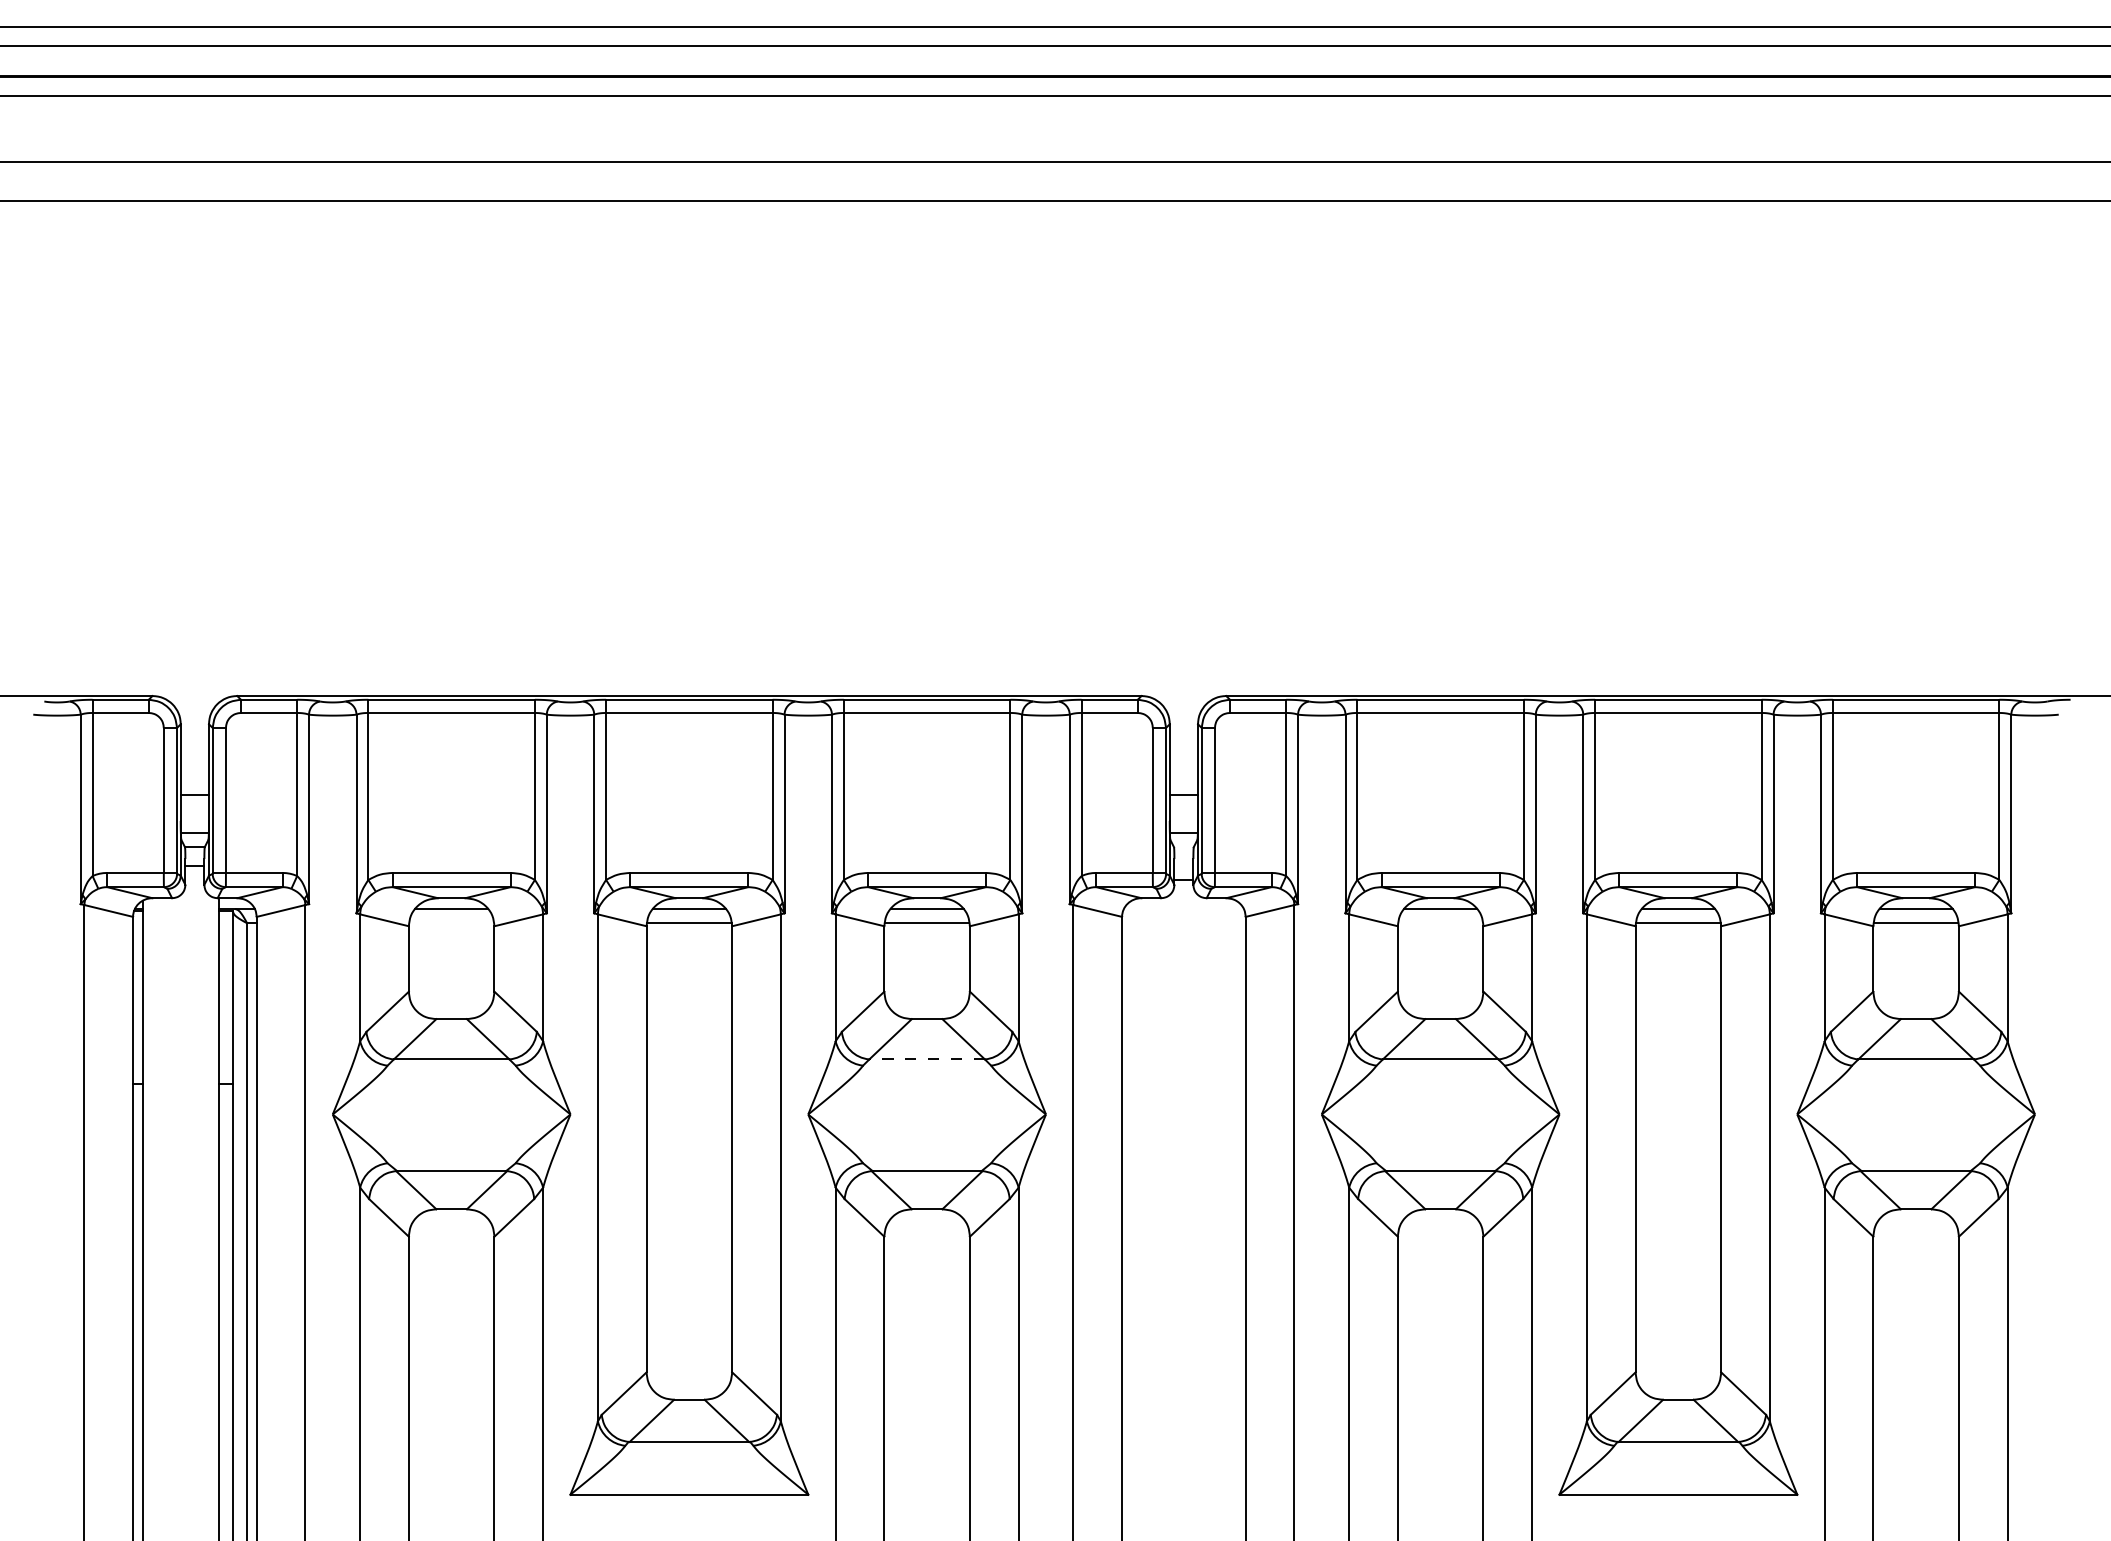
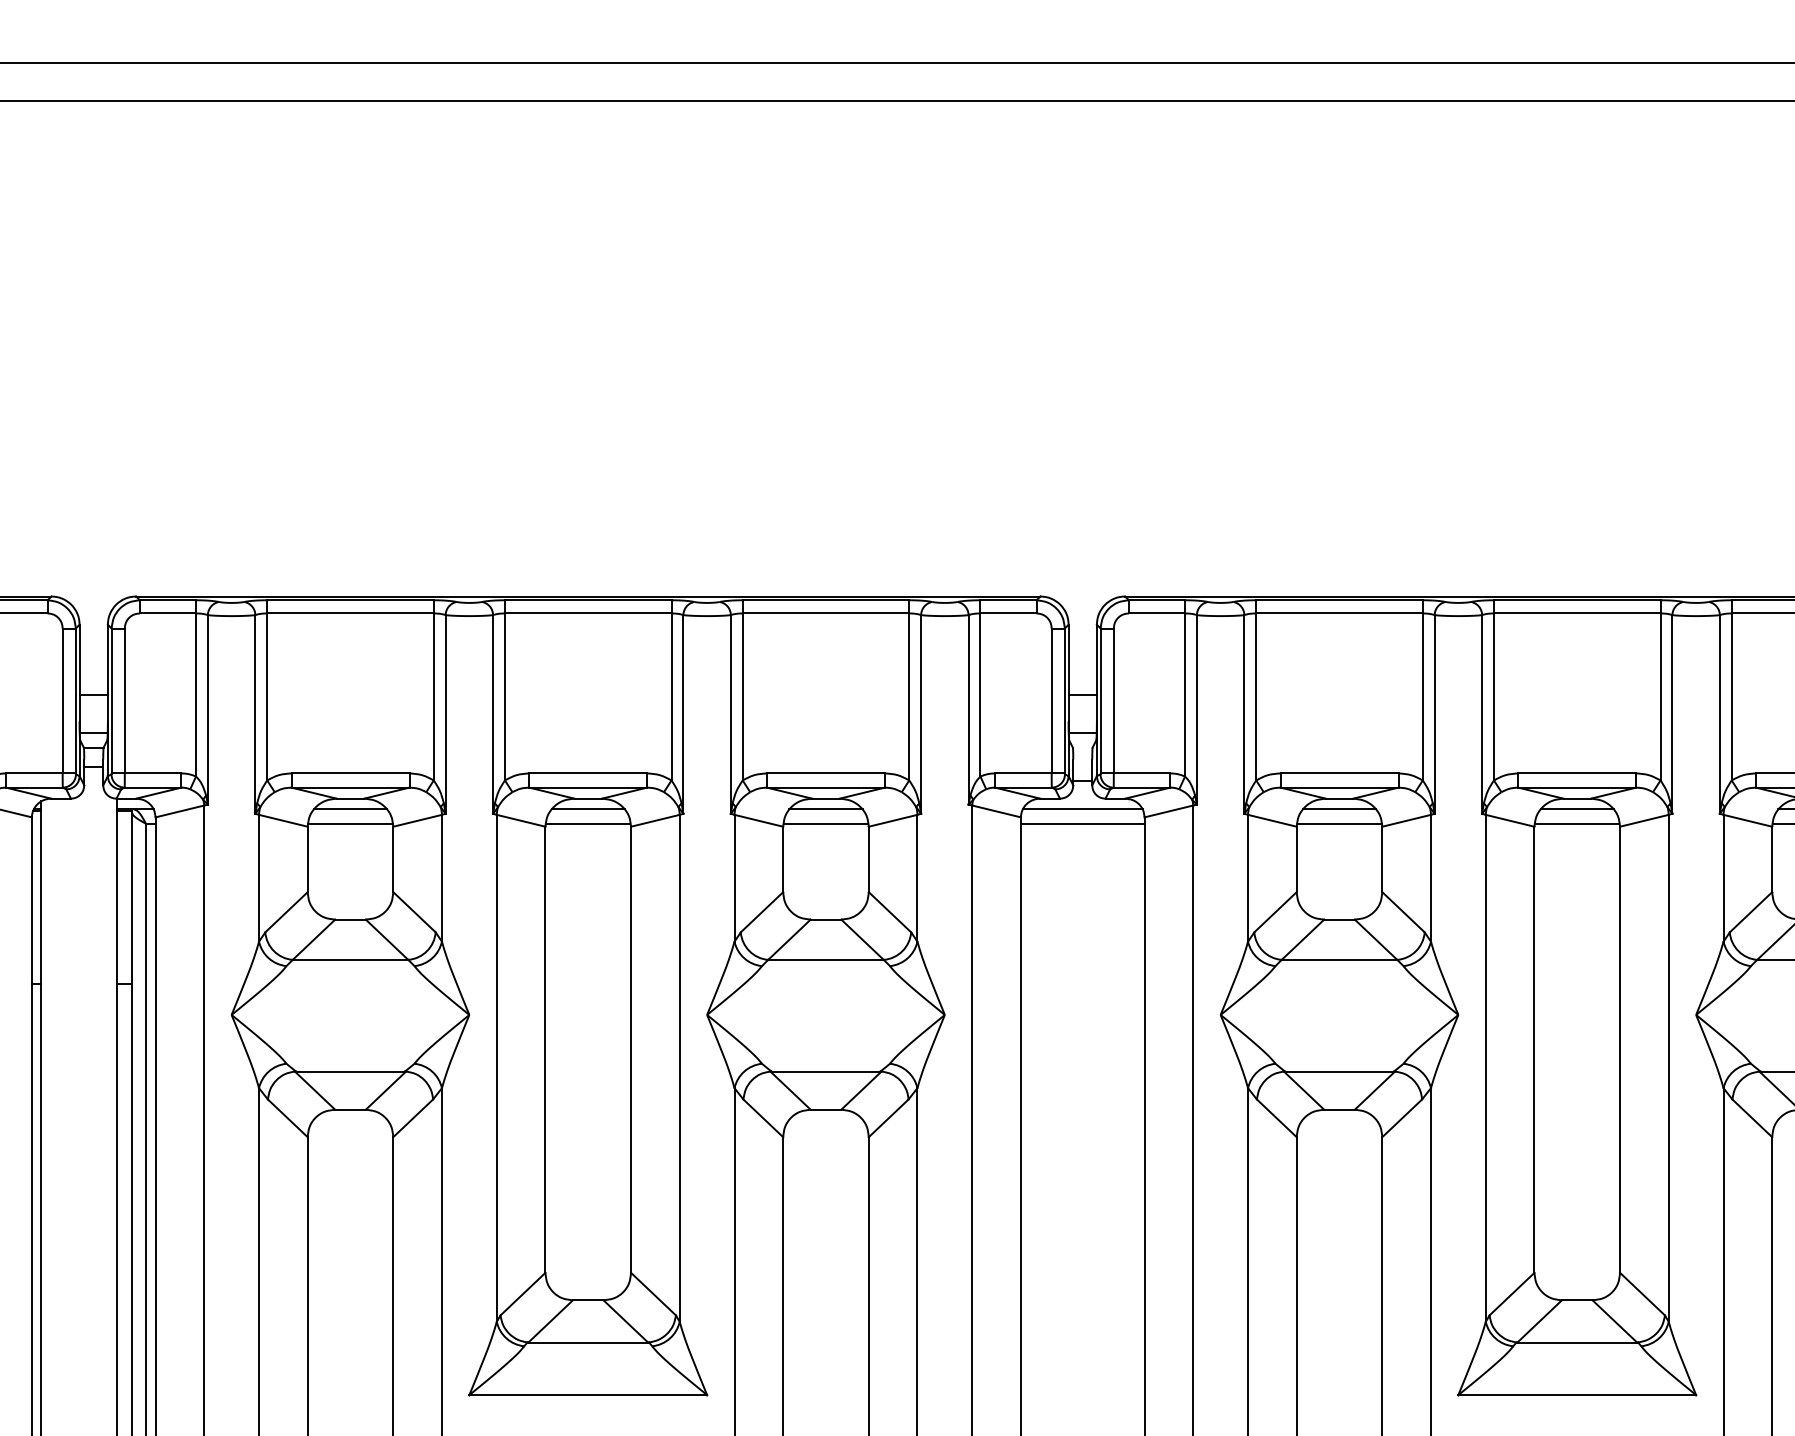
line: (1183, 909) -> (1082, 809), added
line: (451, 923) -> (350, 823), added
line: (1183, 923) -> (1082, 823), added
line: (1440, 923) -> (1339, 823), added
line: (927, 1059) -> (826, 959), dashed -> solid

